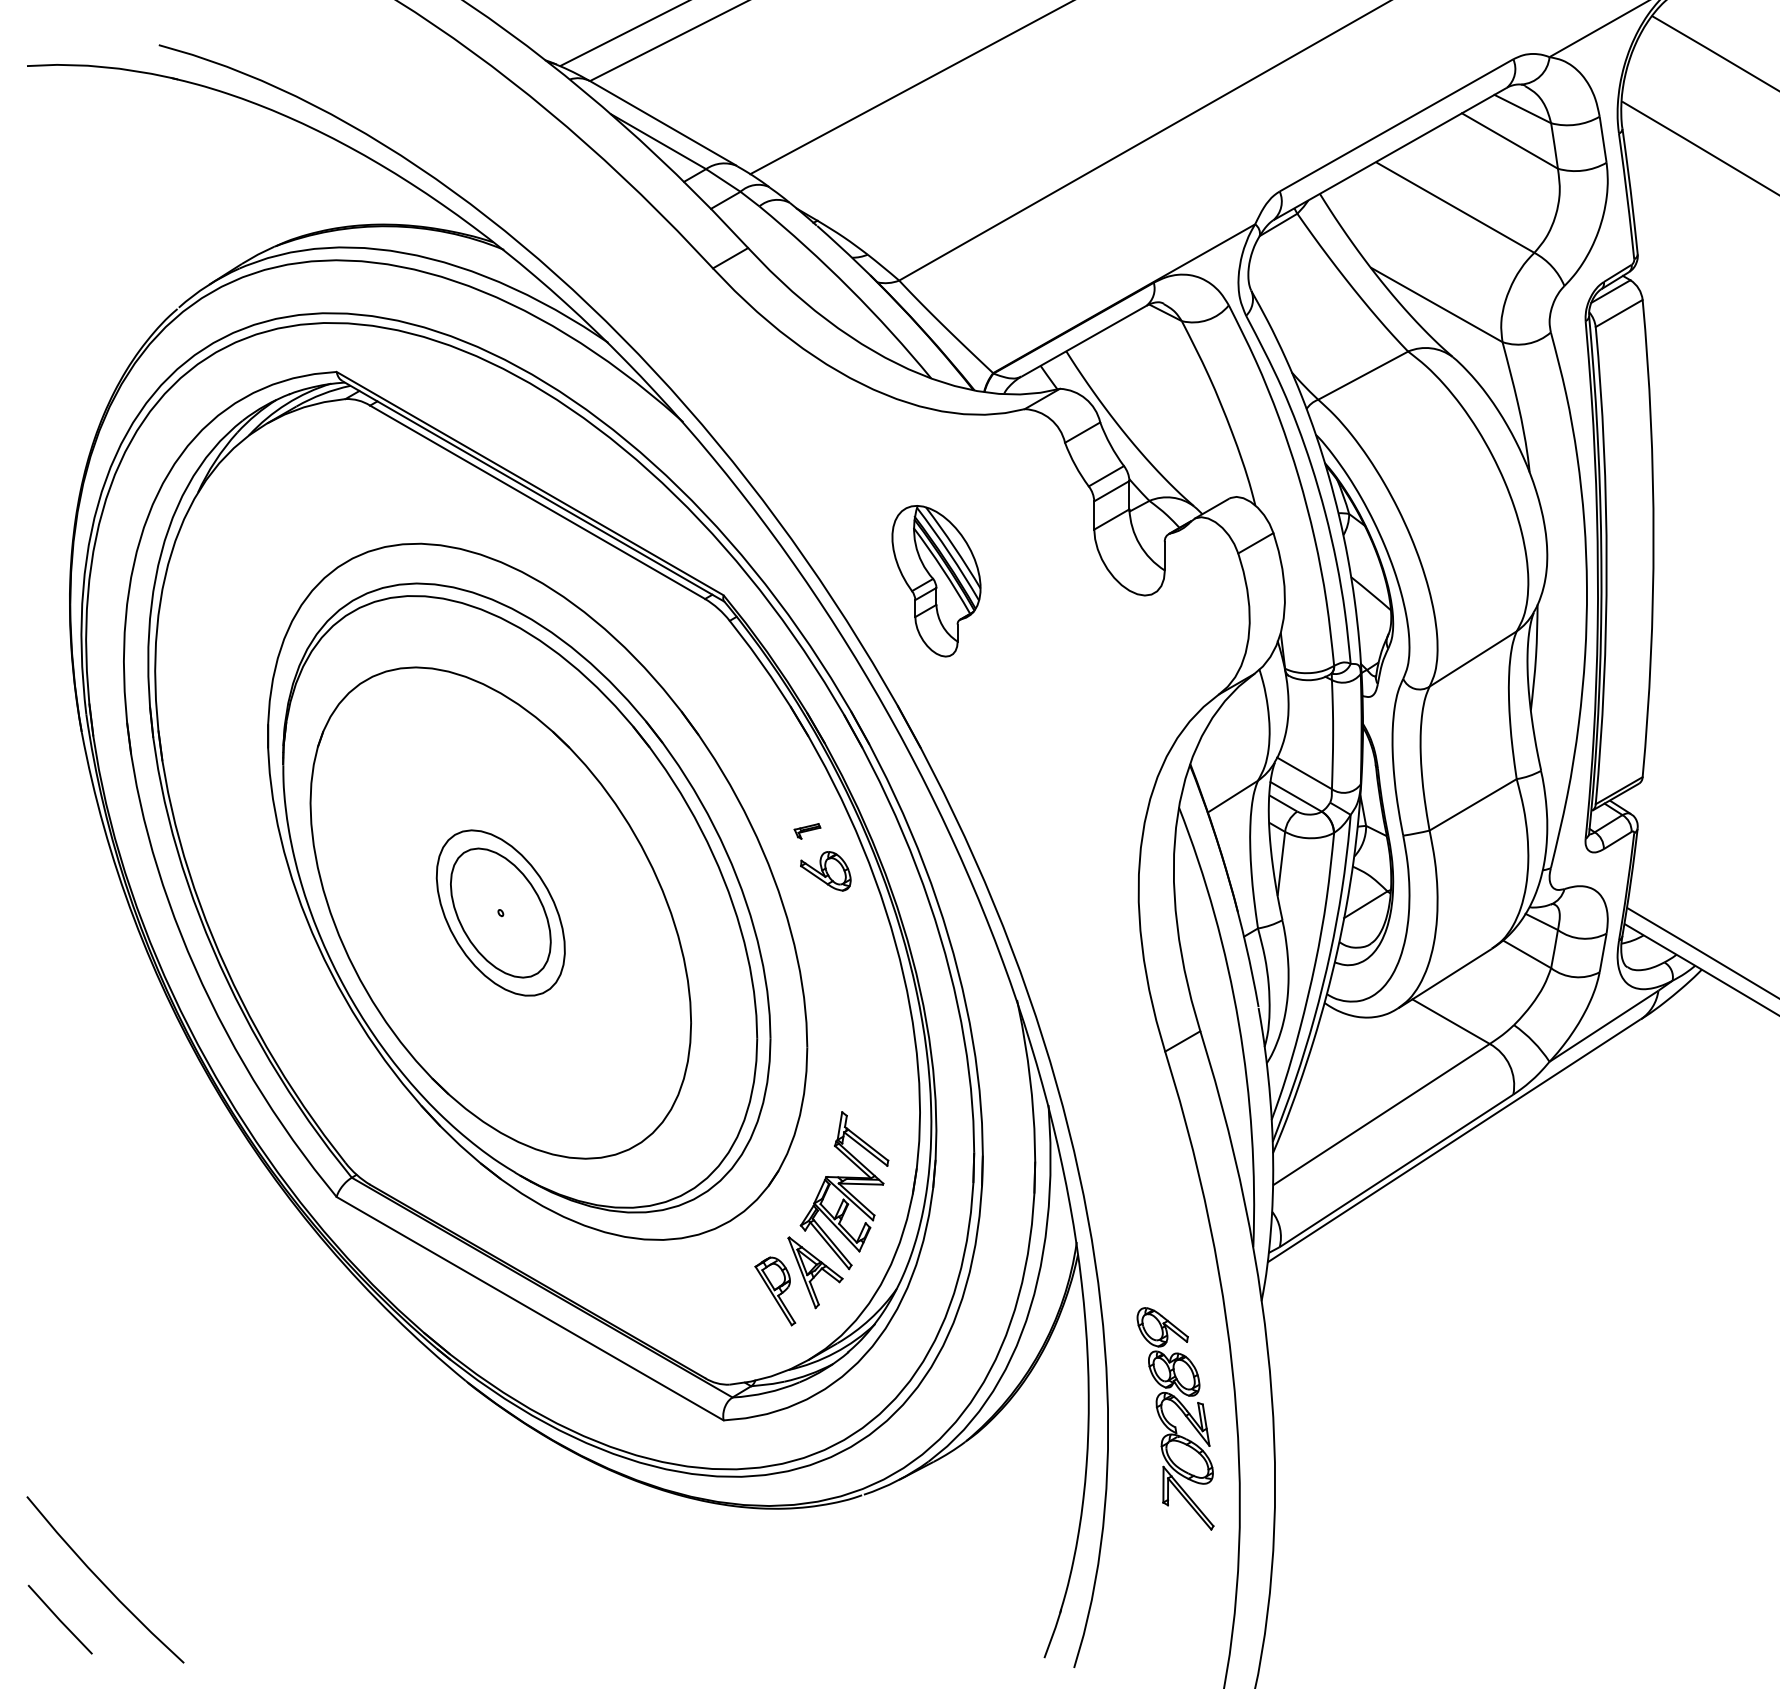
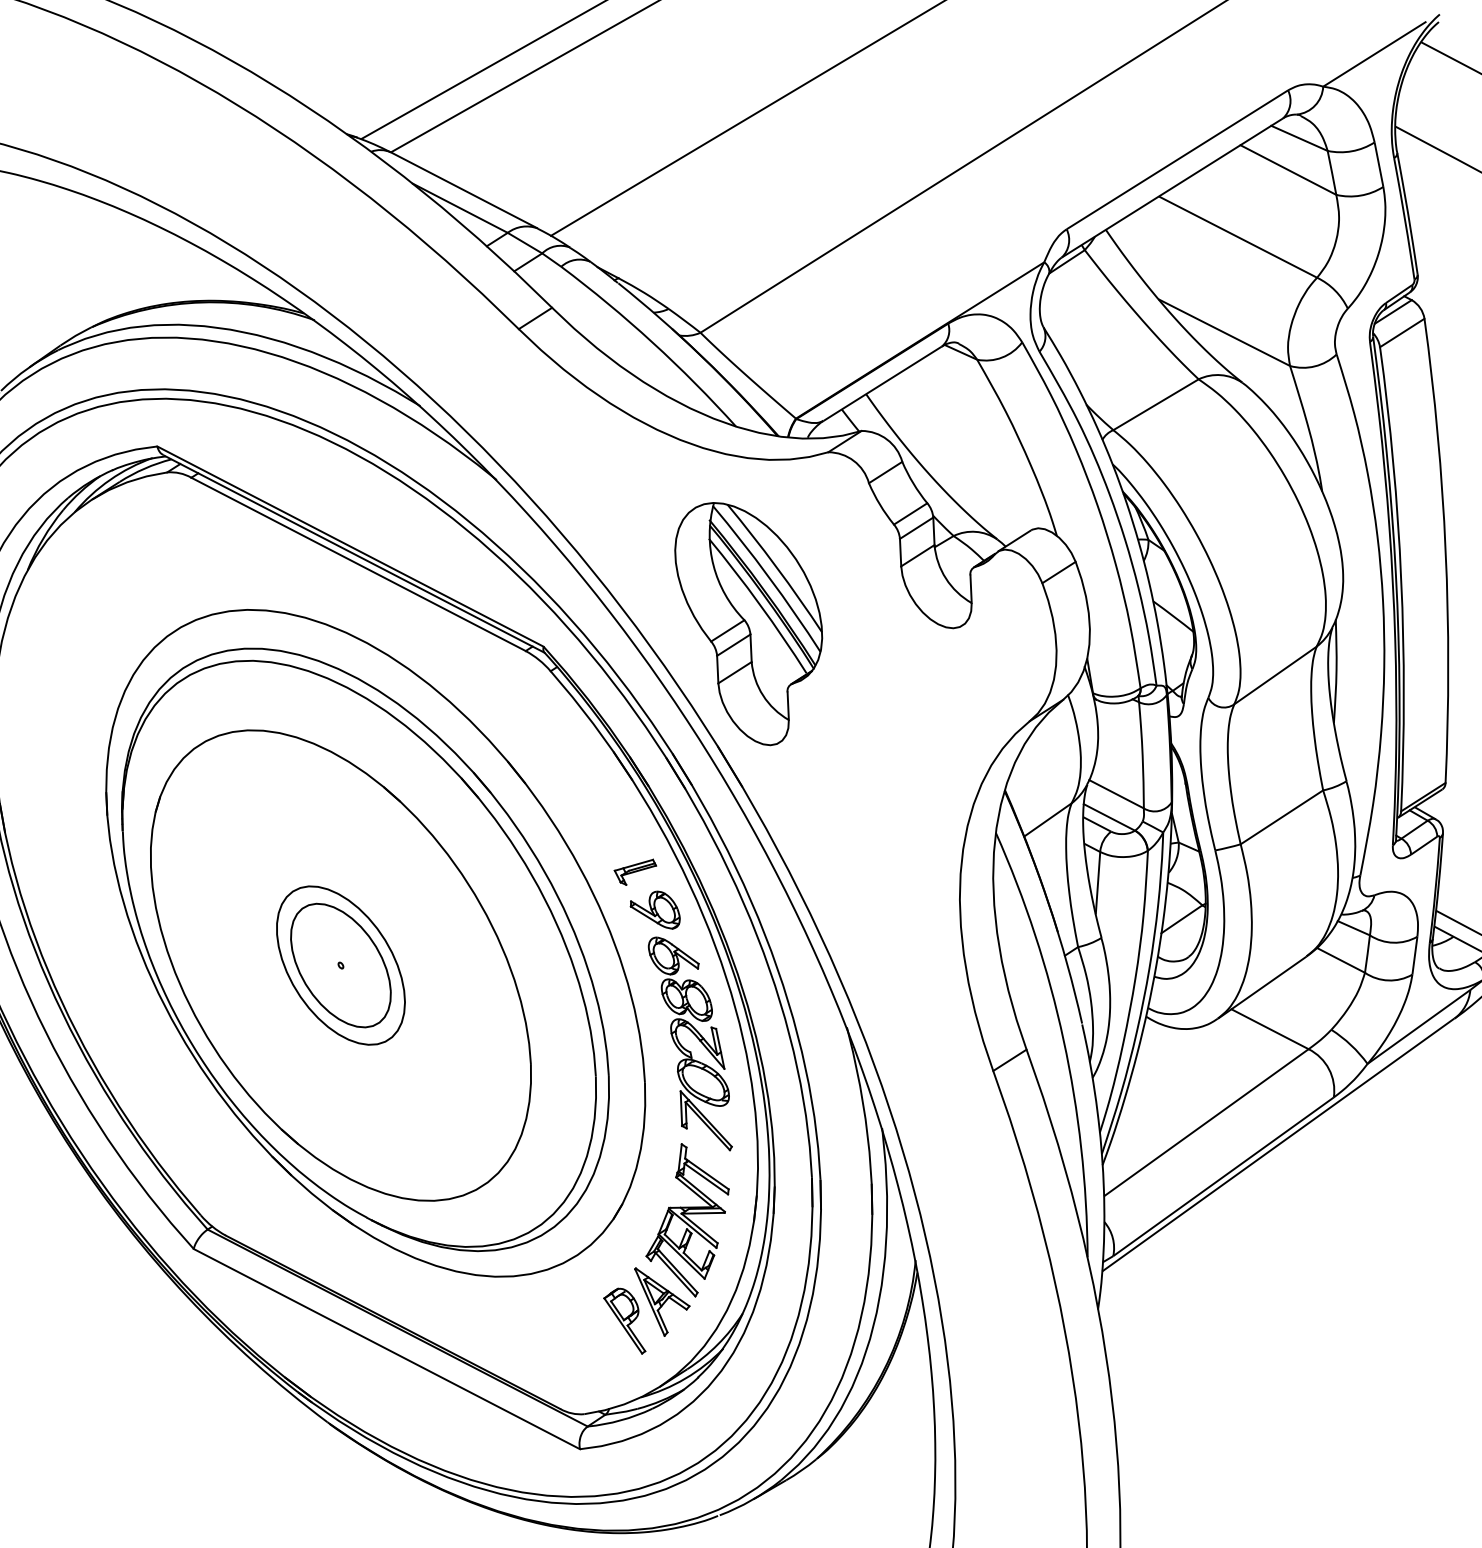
part: (936, 580) -> (750, 622), size x1.67
part: (807, 831) -> (635, 872), size x1.67
part: (1172, 1424) -> (687, 1049), moved

